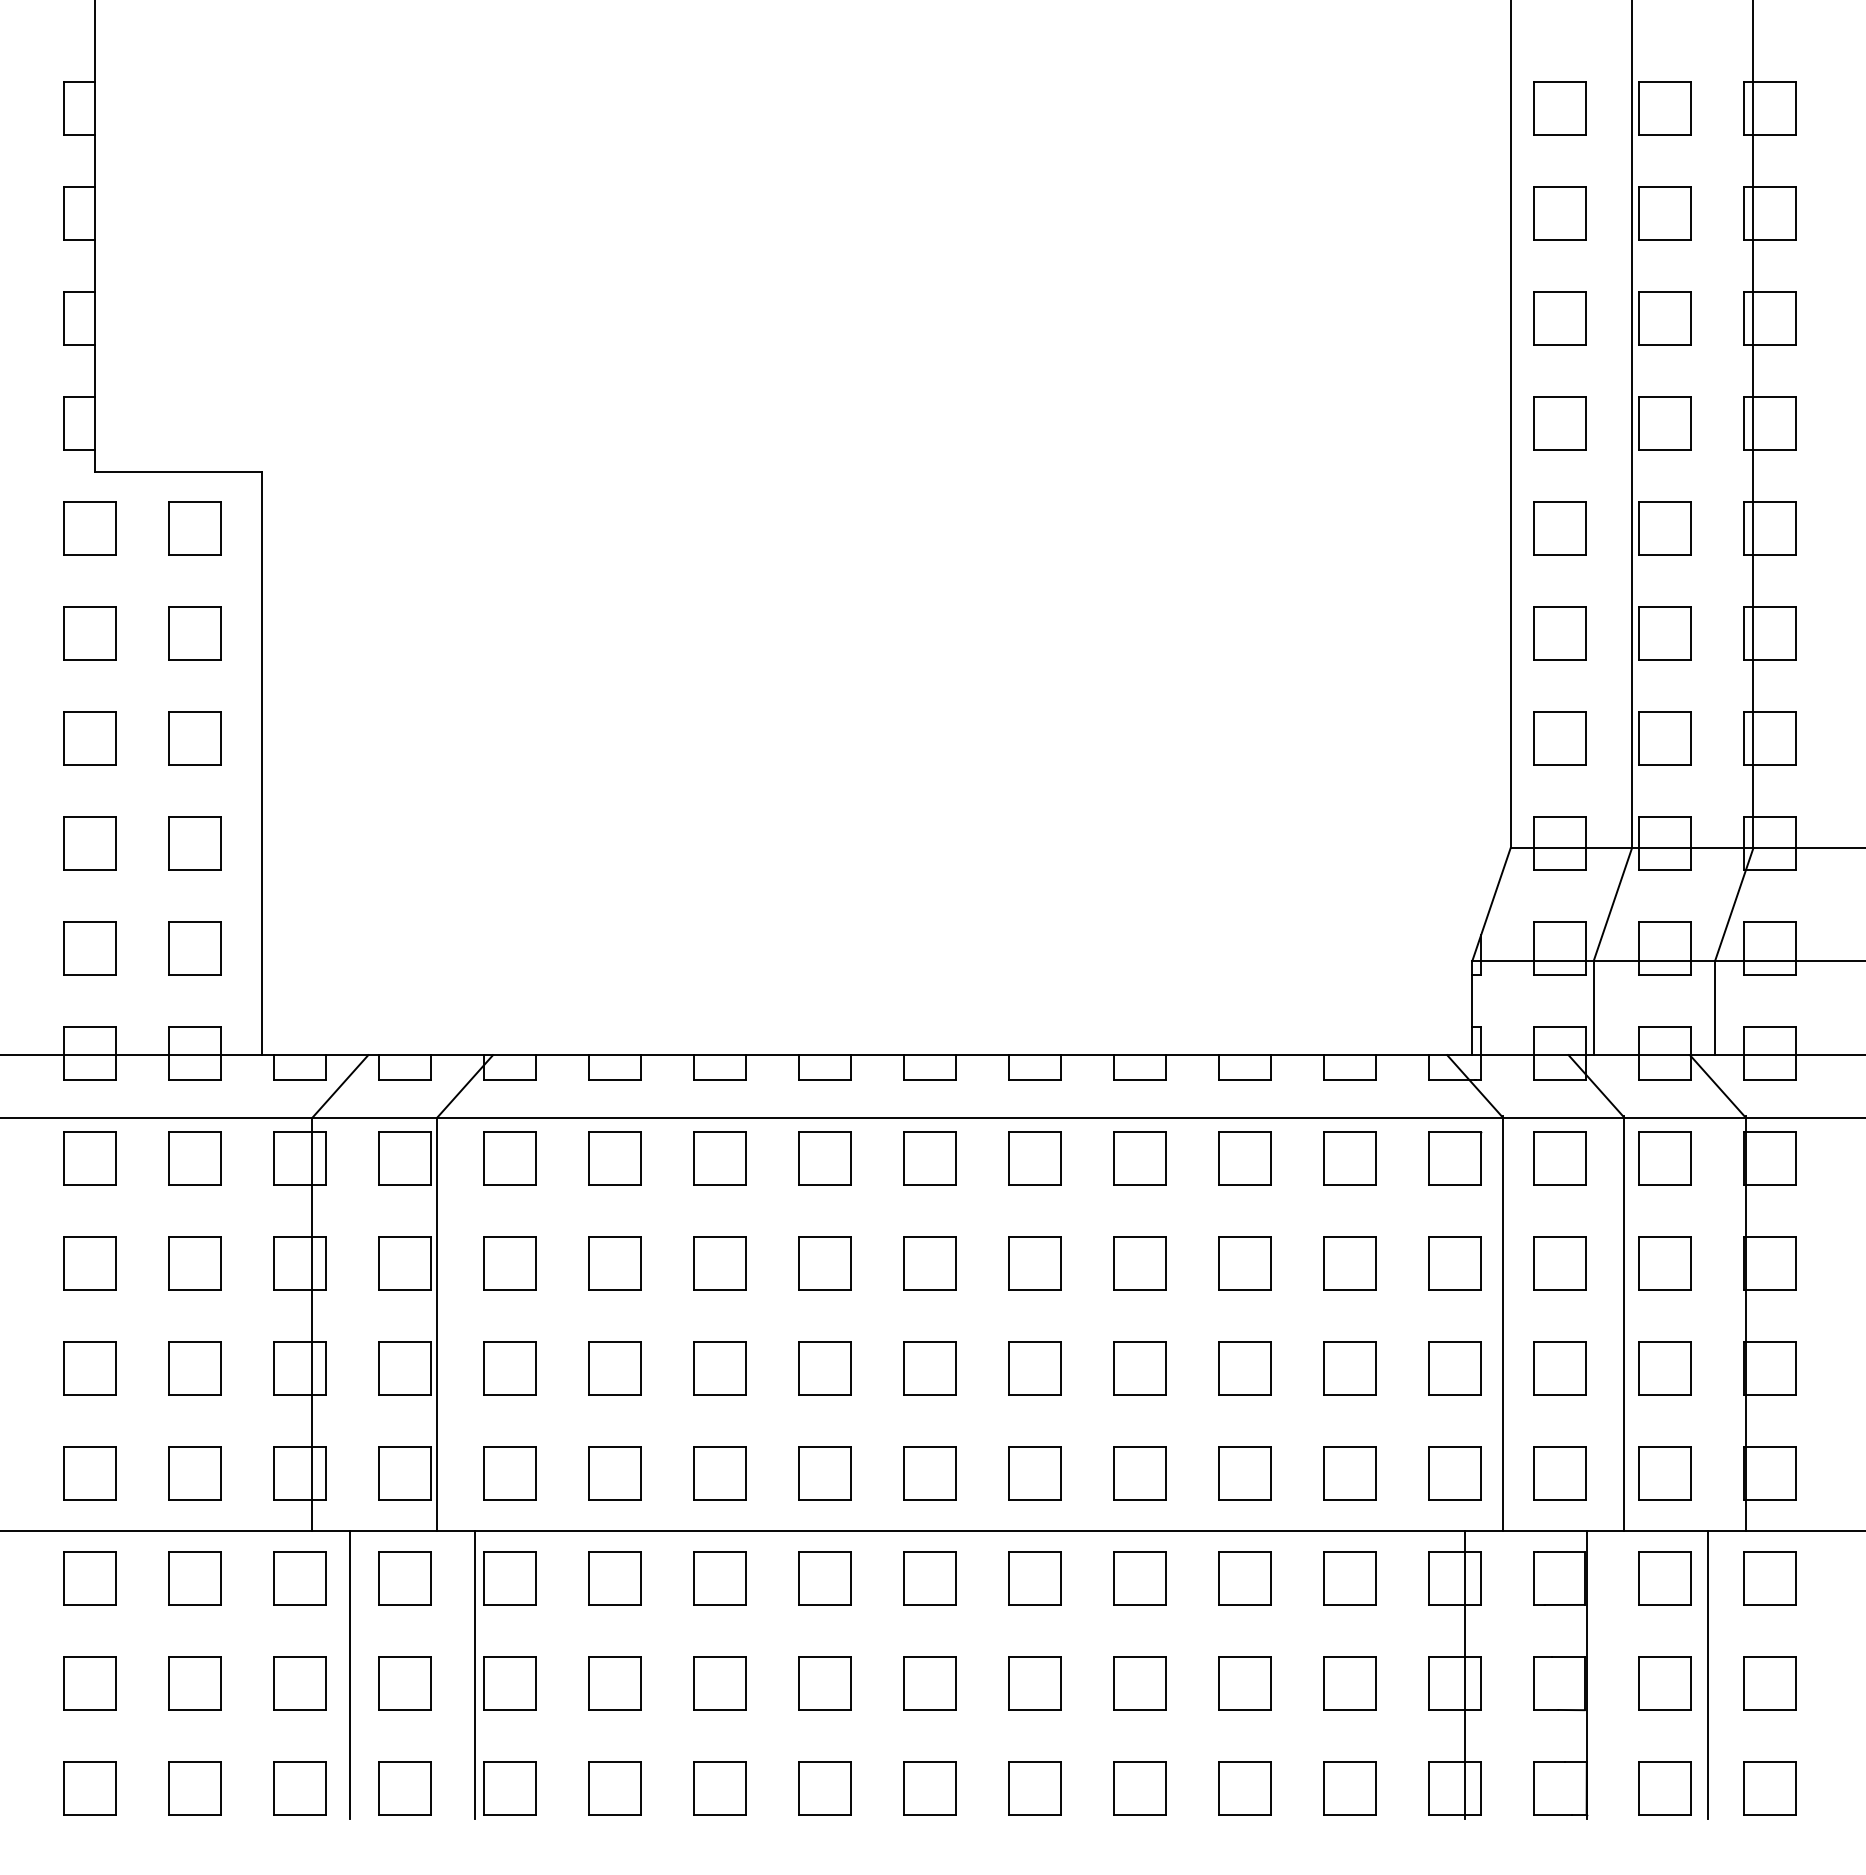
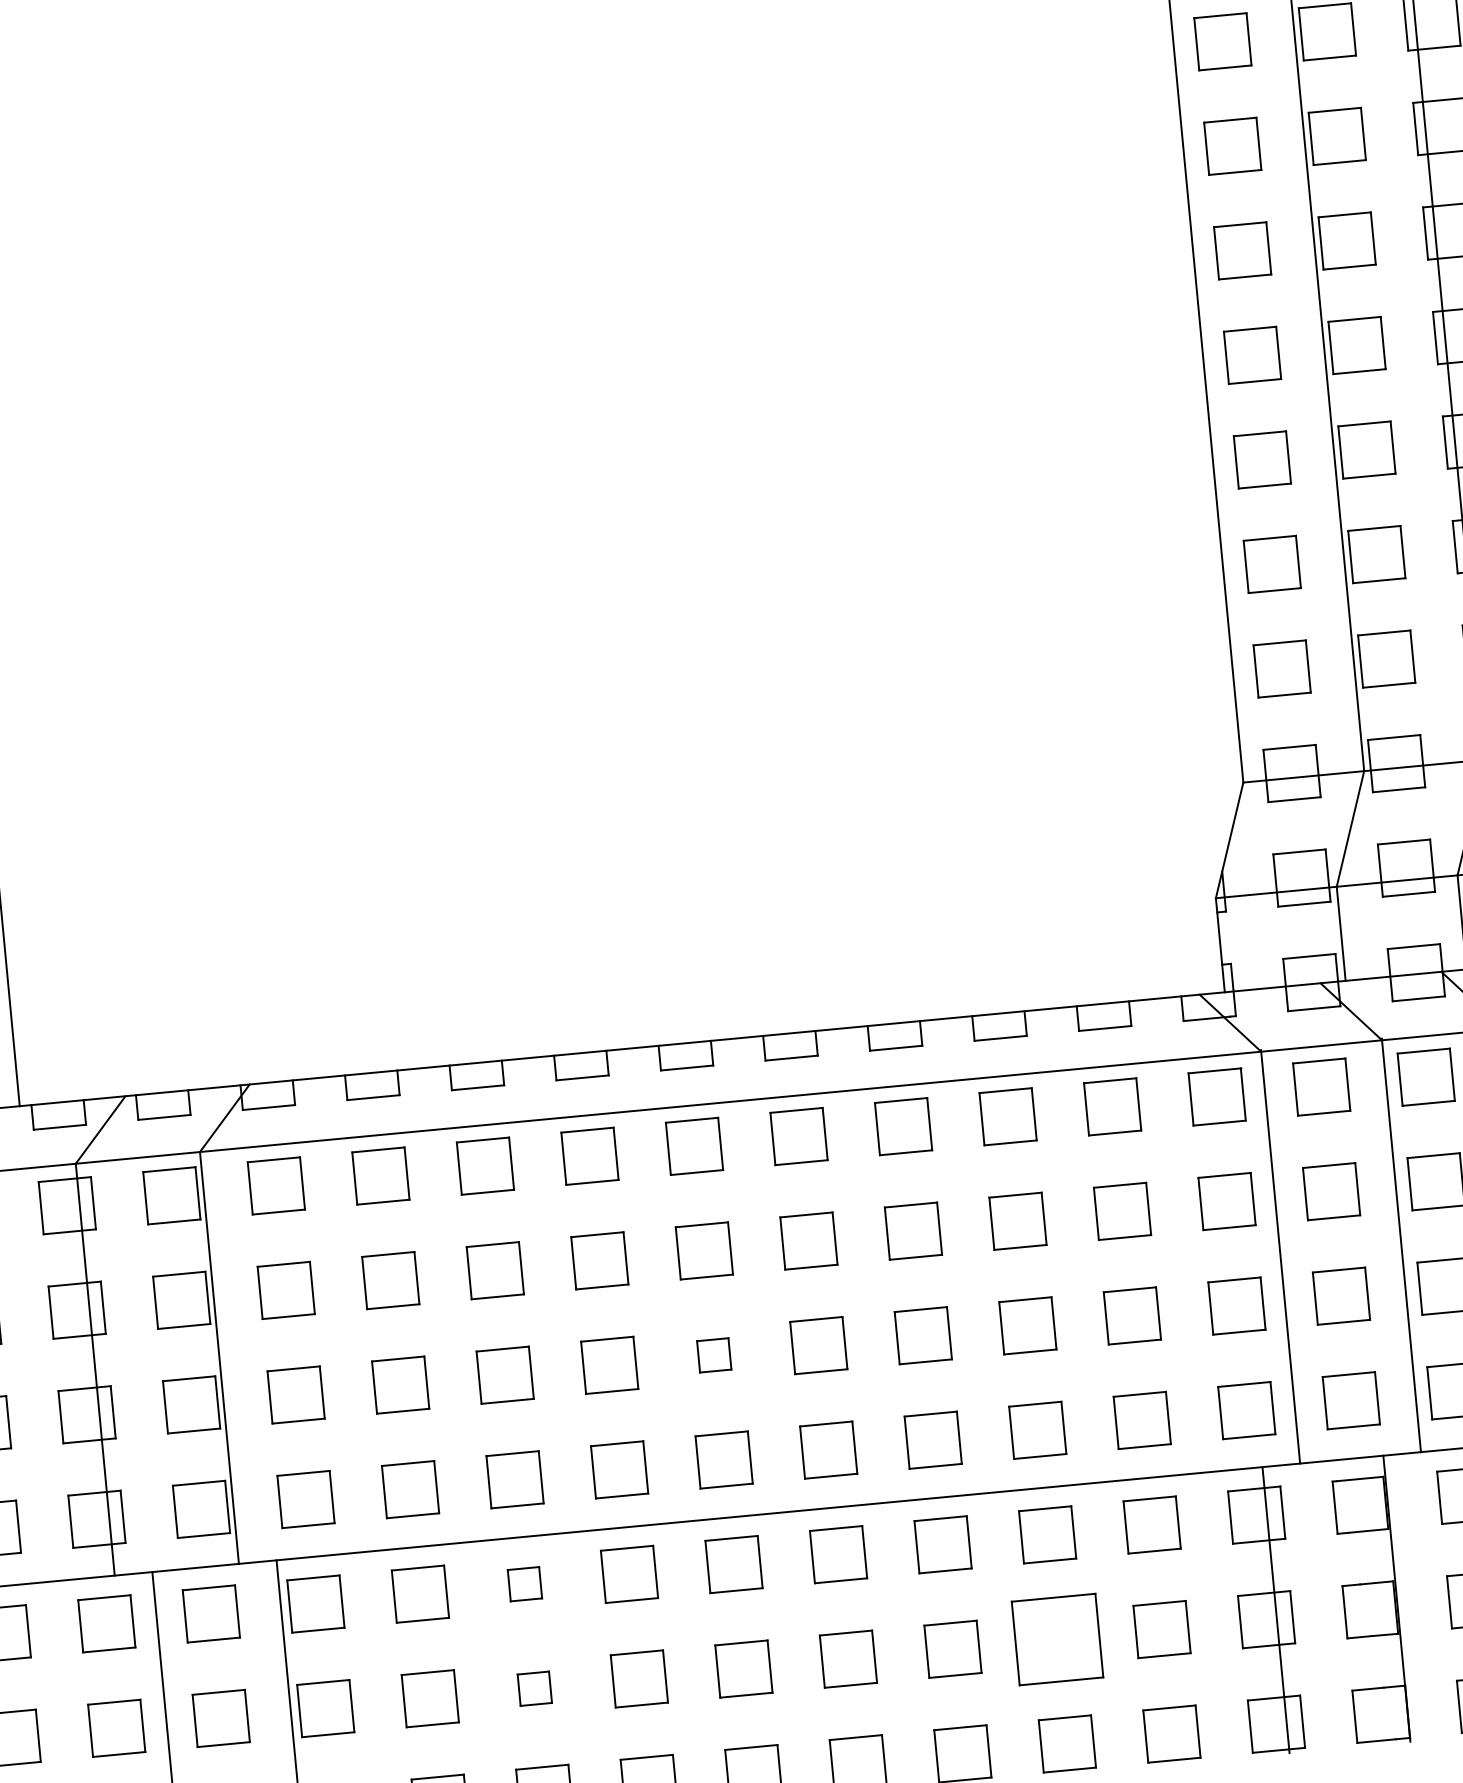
part: (929, 1368) -> (713, 1355), size x0.6
part: (719, 1578) -> (524, 1584), size x0.6
part: (719, 1683) -> (534, 1688), size x0.6
part: (1244, 1683) -> (1056, 1639), size x1.6

